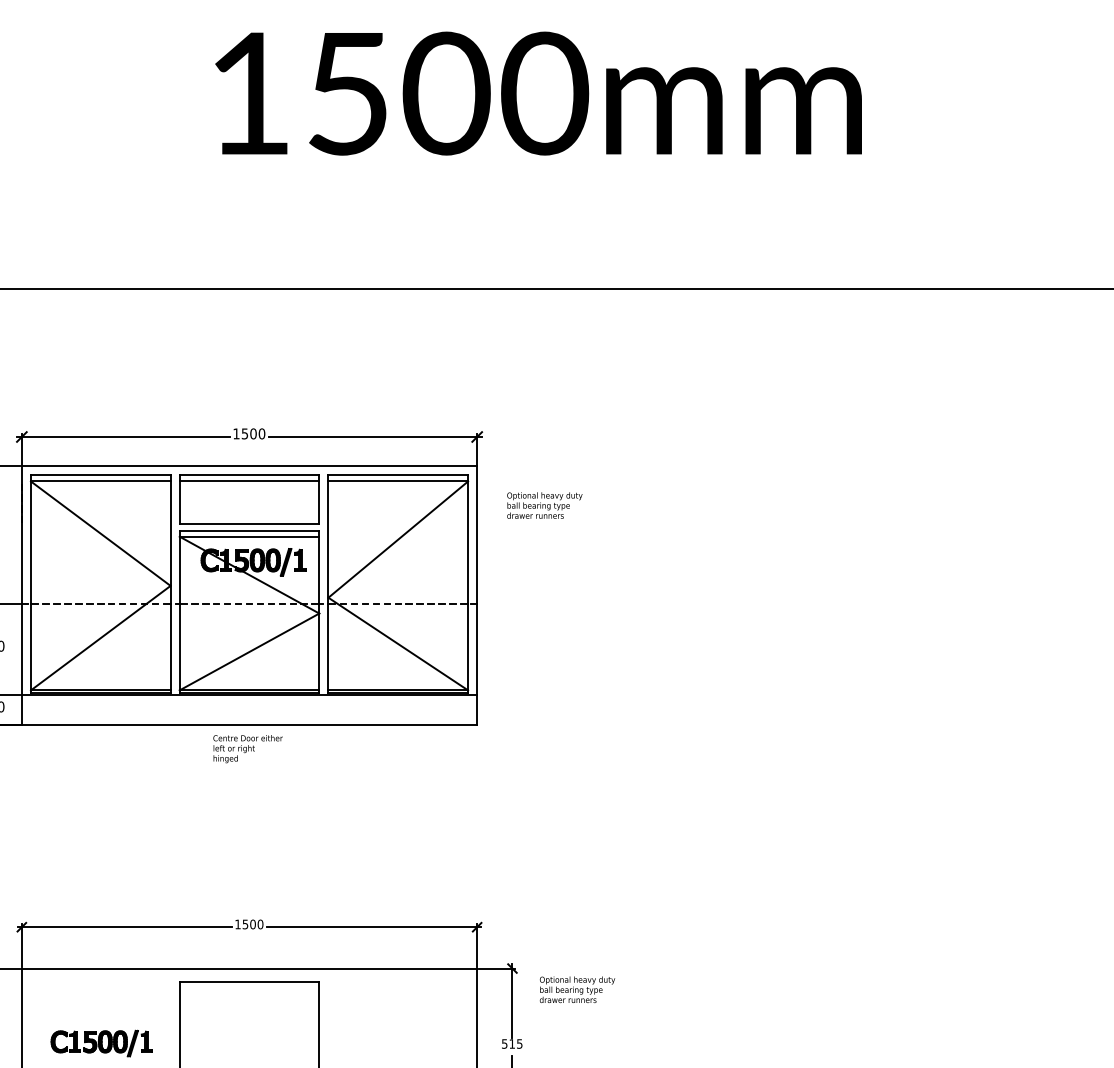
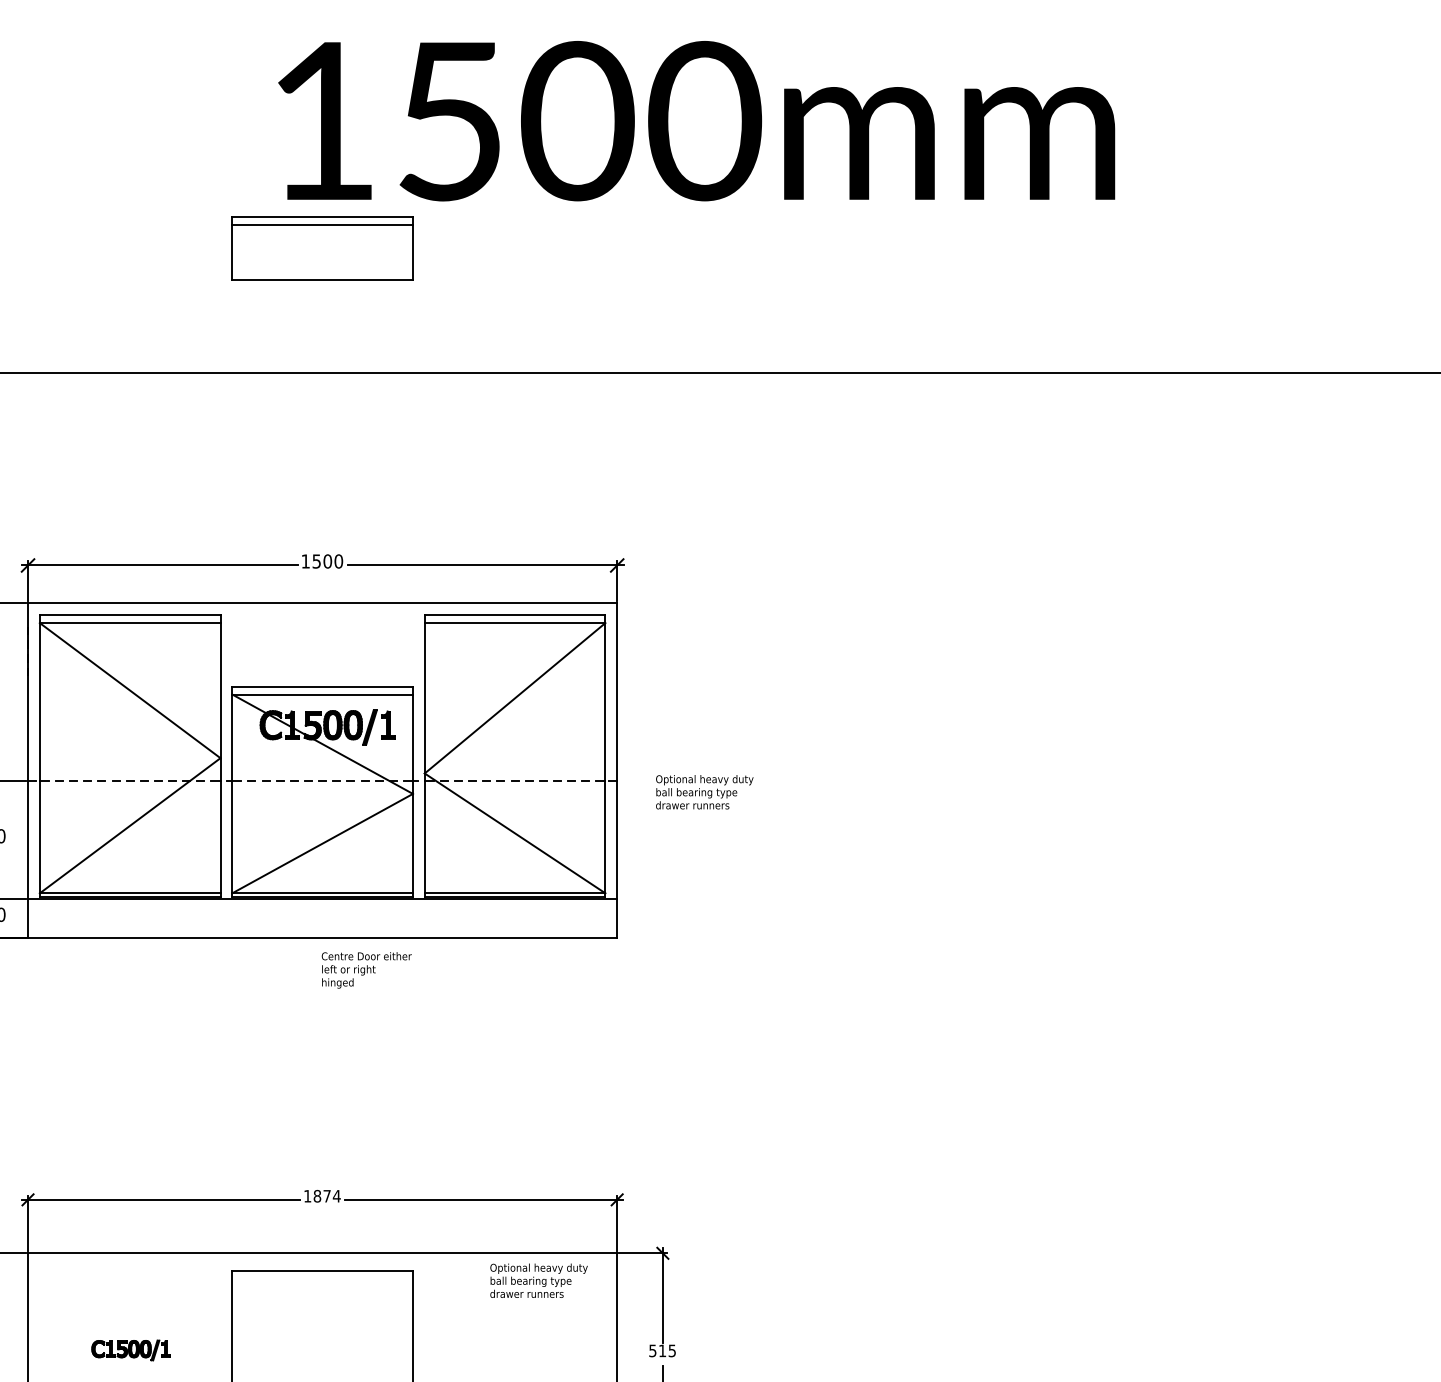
part: (249, 499) -> (322, 248), moved
text: (544, 505) -> (704, 792), moved
text: (247, 749) -> (366, 970), moved
text: (252, 923) -> (326, 1195), 1500 -> 1874
text: (577, 989) -> (538, 1280), moved
part: (101, 1043) -> (130, 1350), size x0.6

